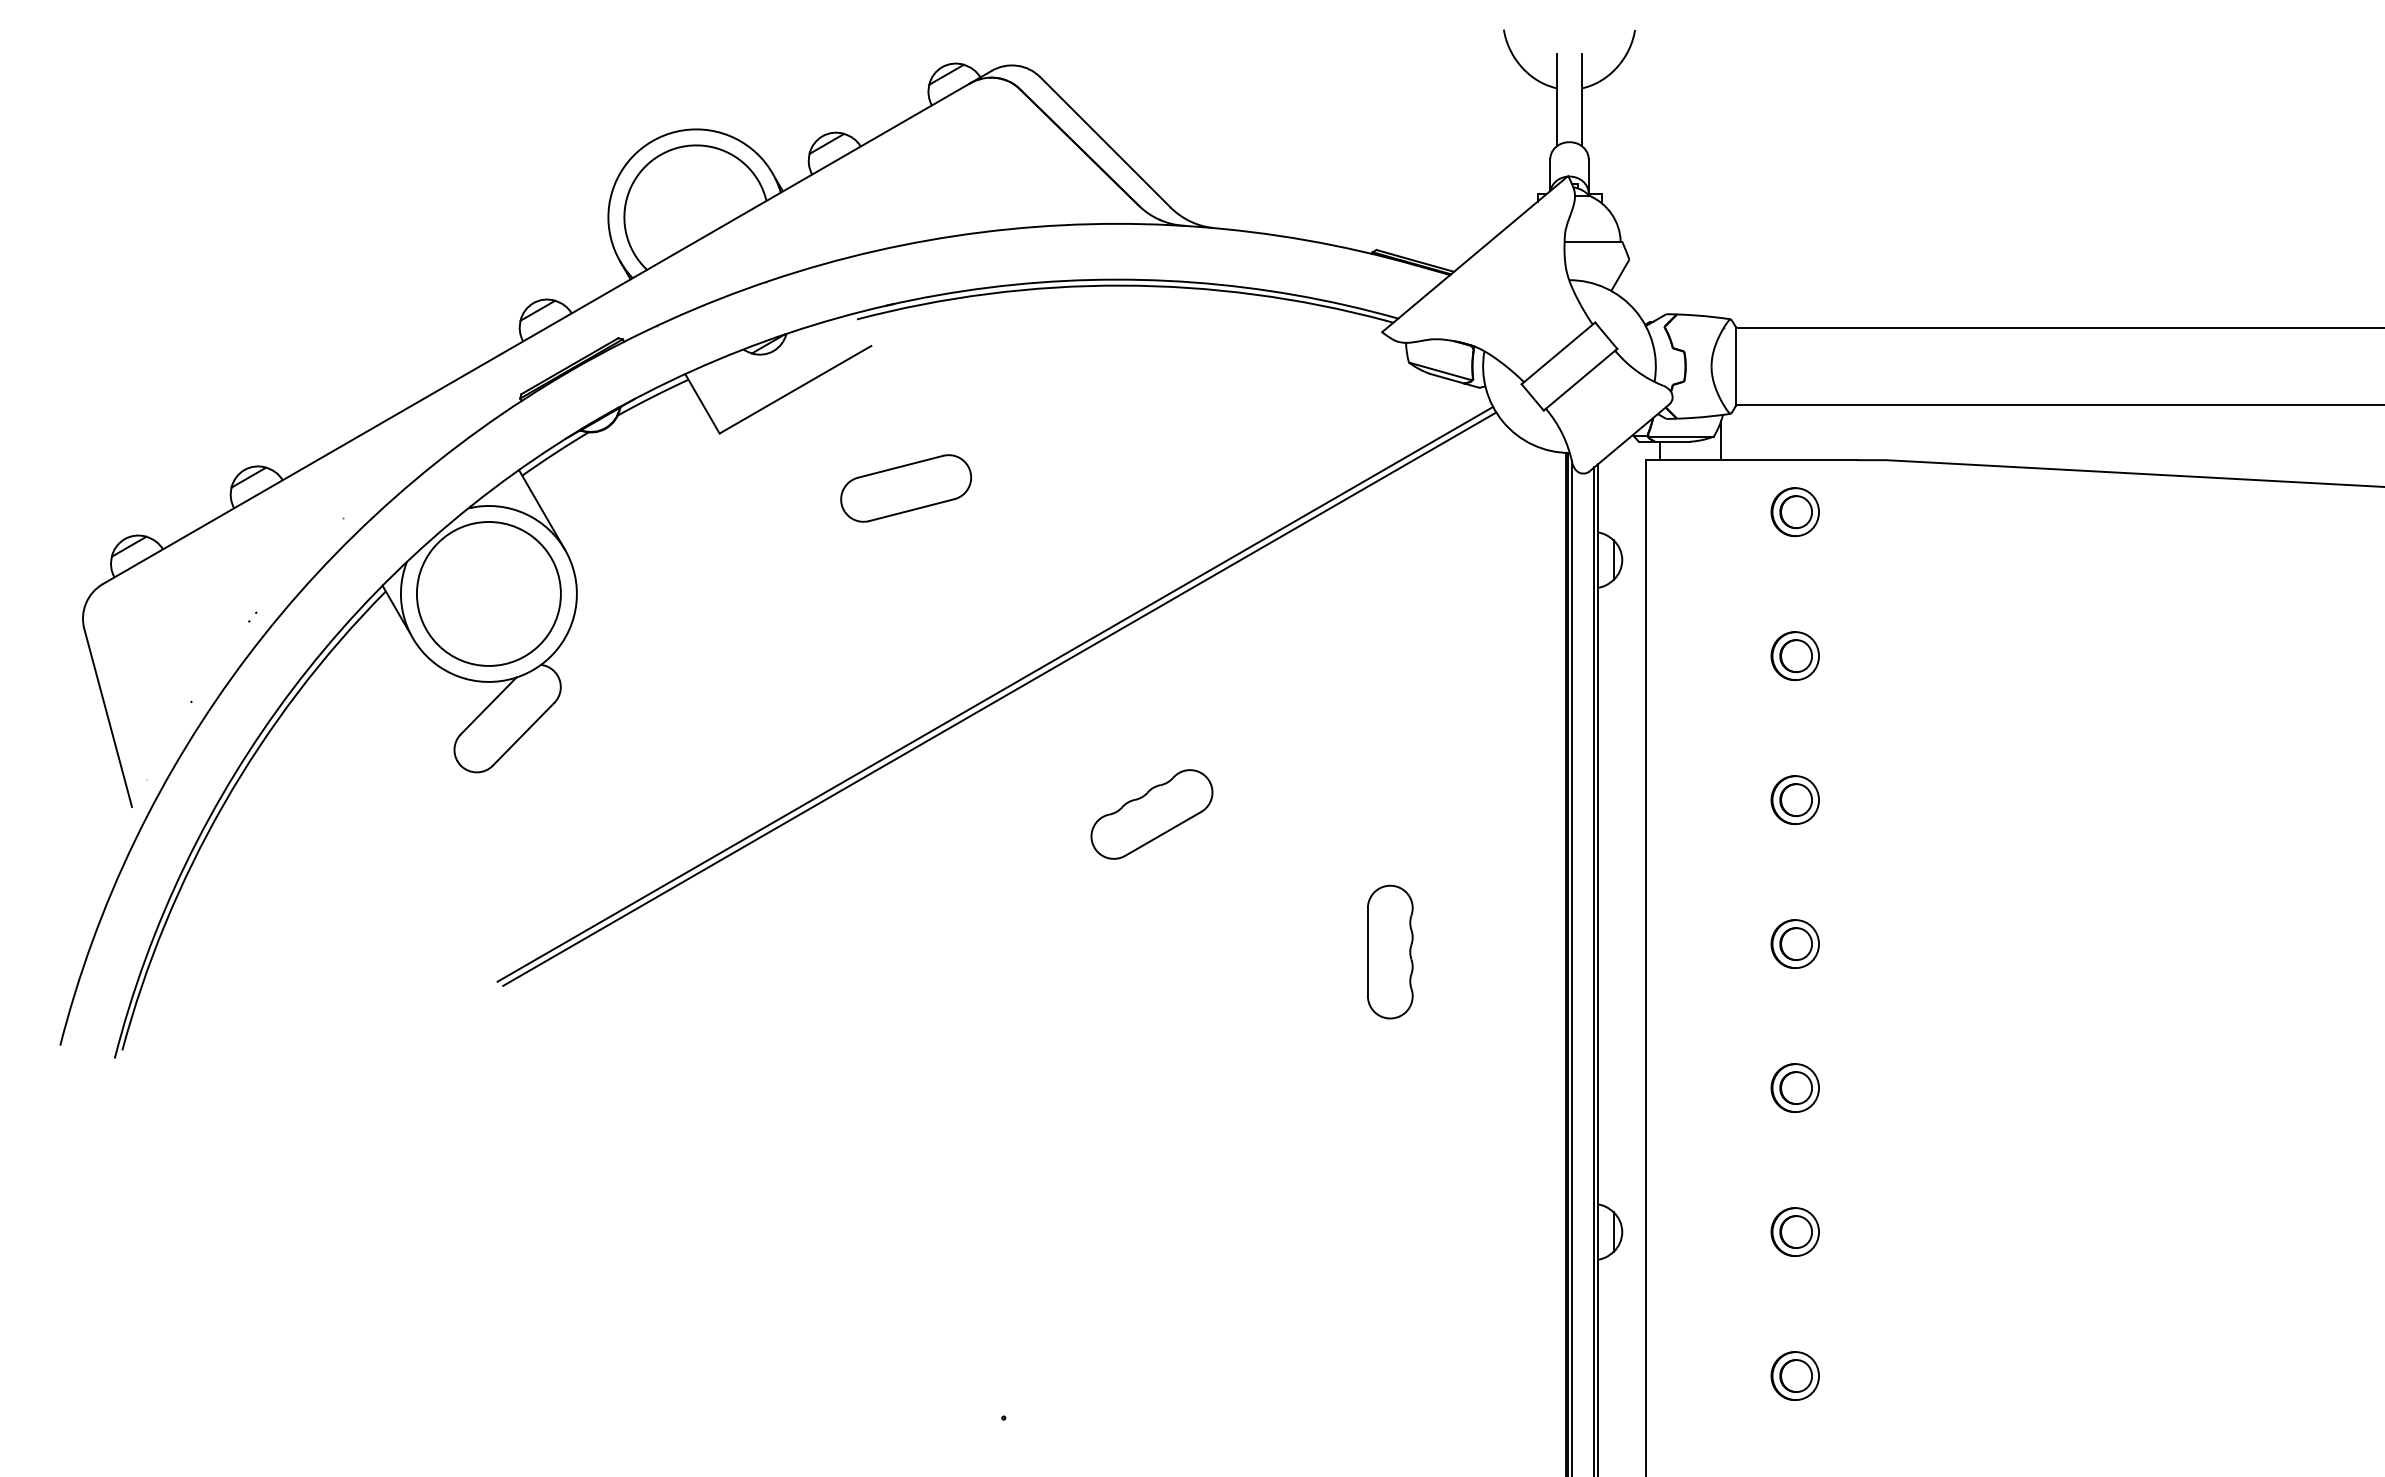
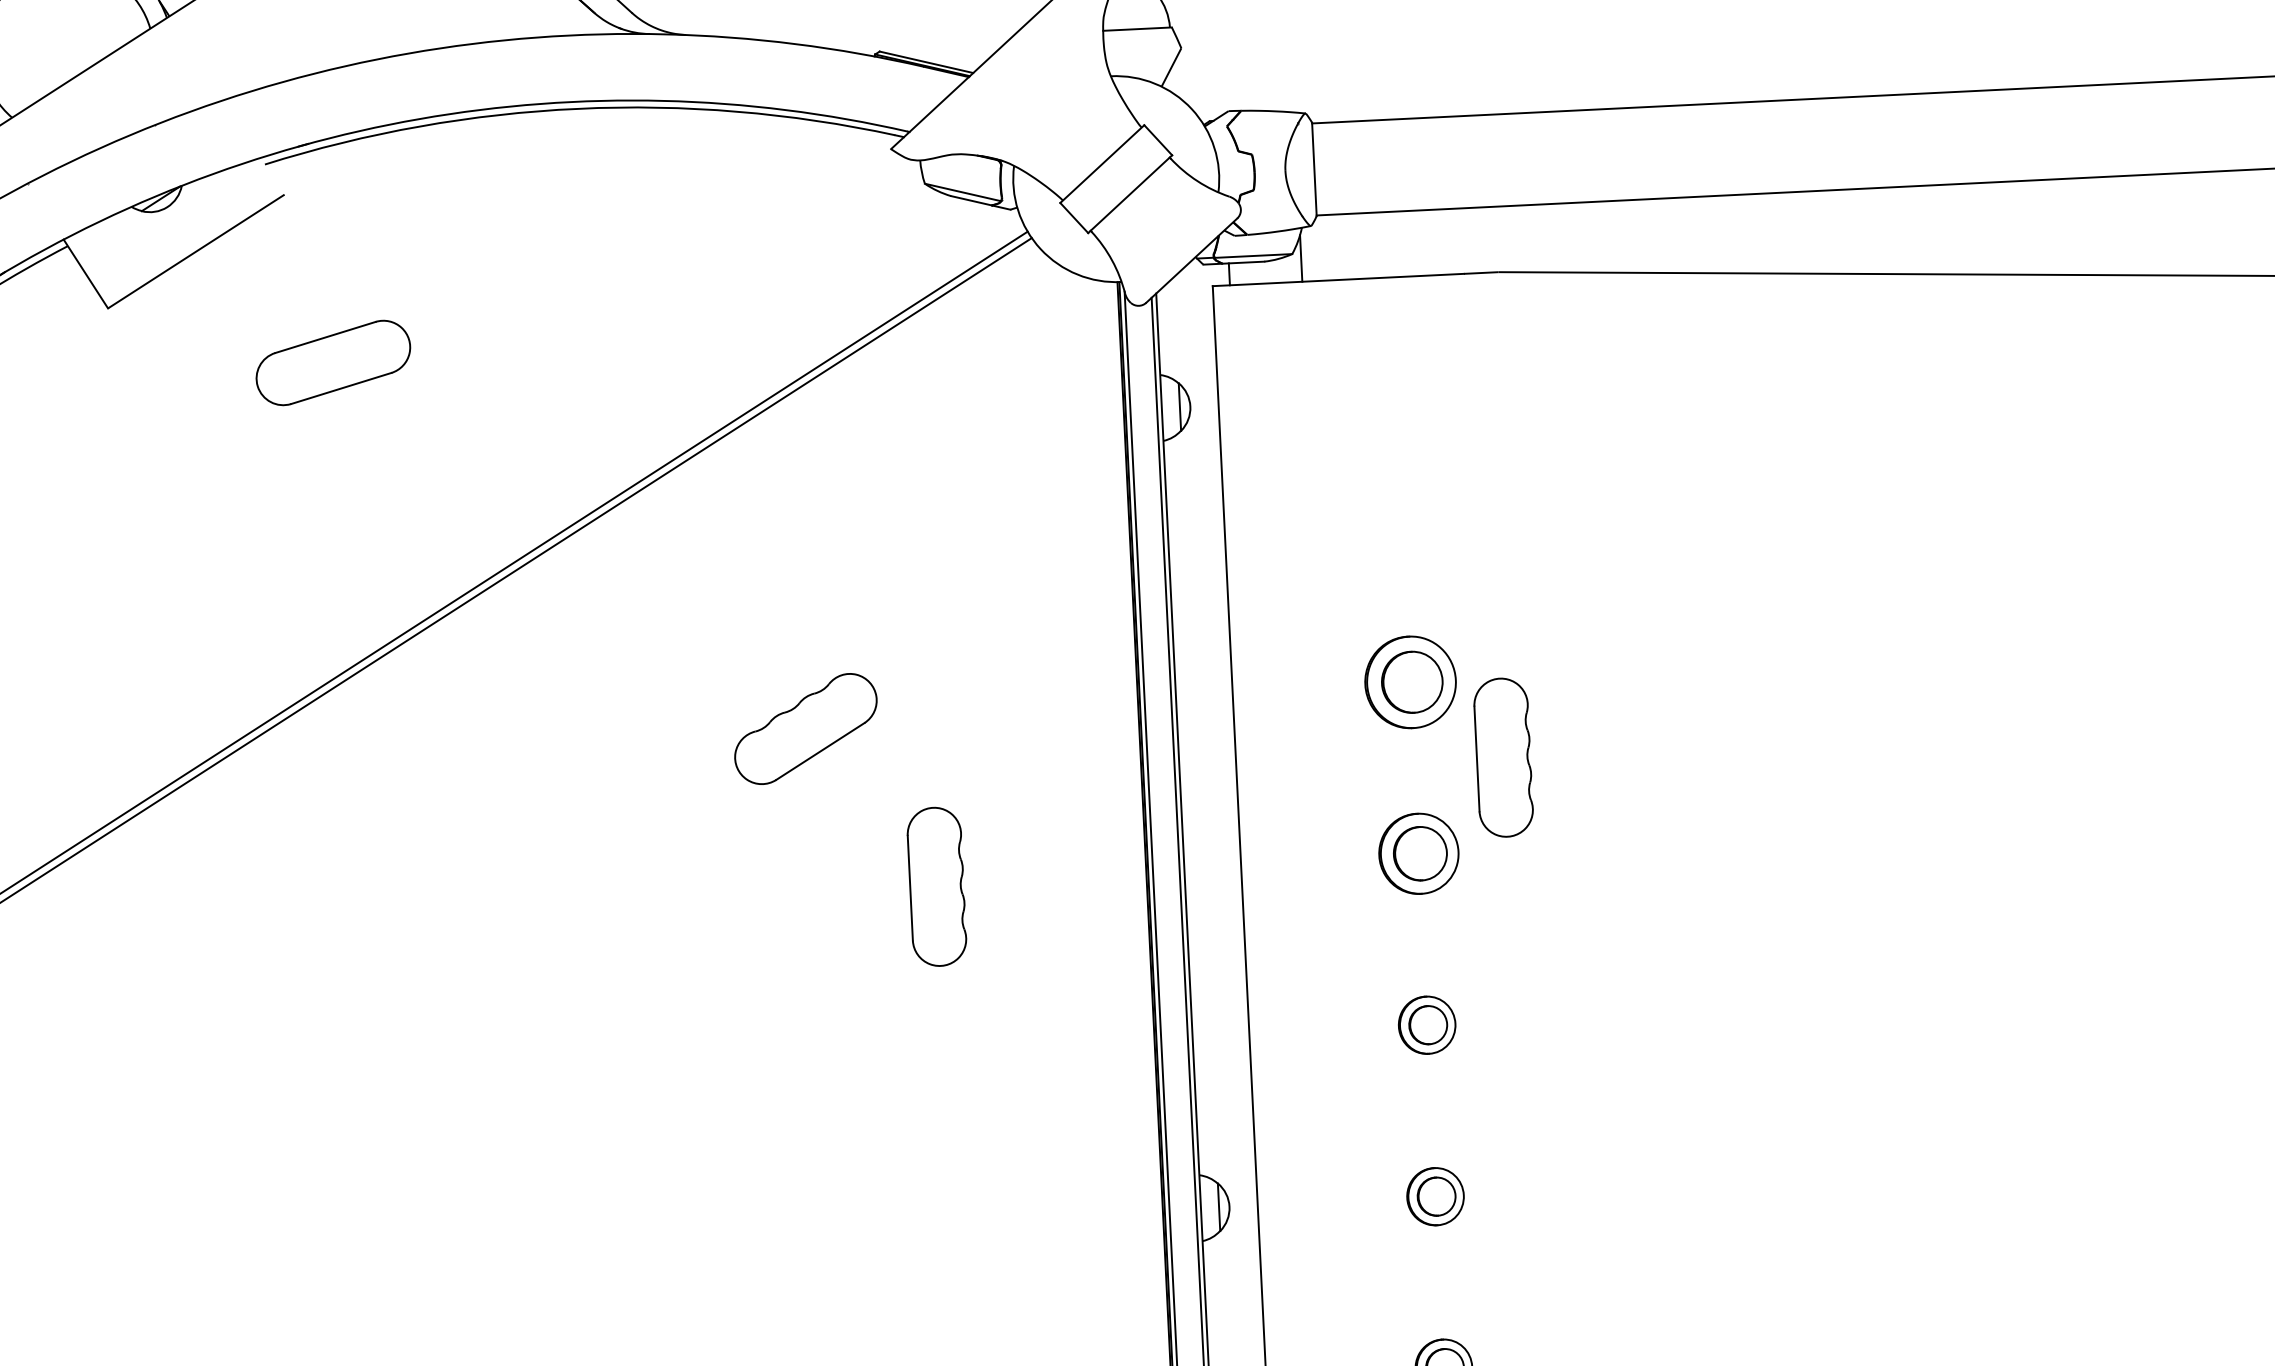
part: (1794, 512) -> (1392, 339), removed
part: (1794, 656) -> (1401, 511), removed
part: (1794, 799) -> (1409, 681), size x1.6
part: (1151, 814) -> (805, 729), moved
part: (1870, 866) -> (1503, 756), added
part: (1794, 943) -> (1417, 853), size x1.4

